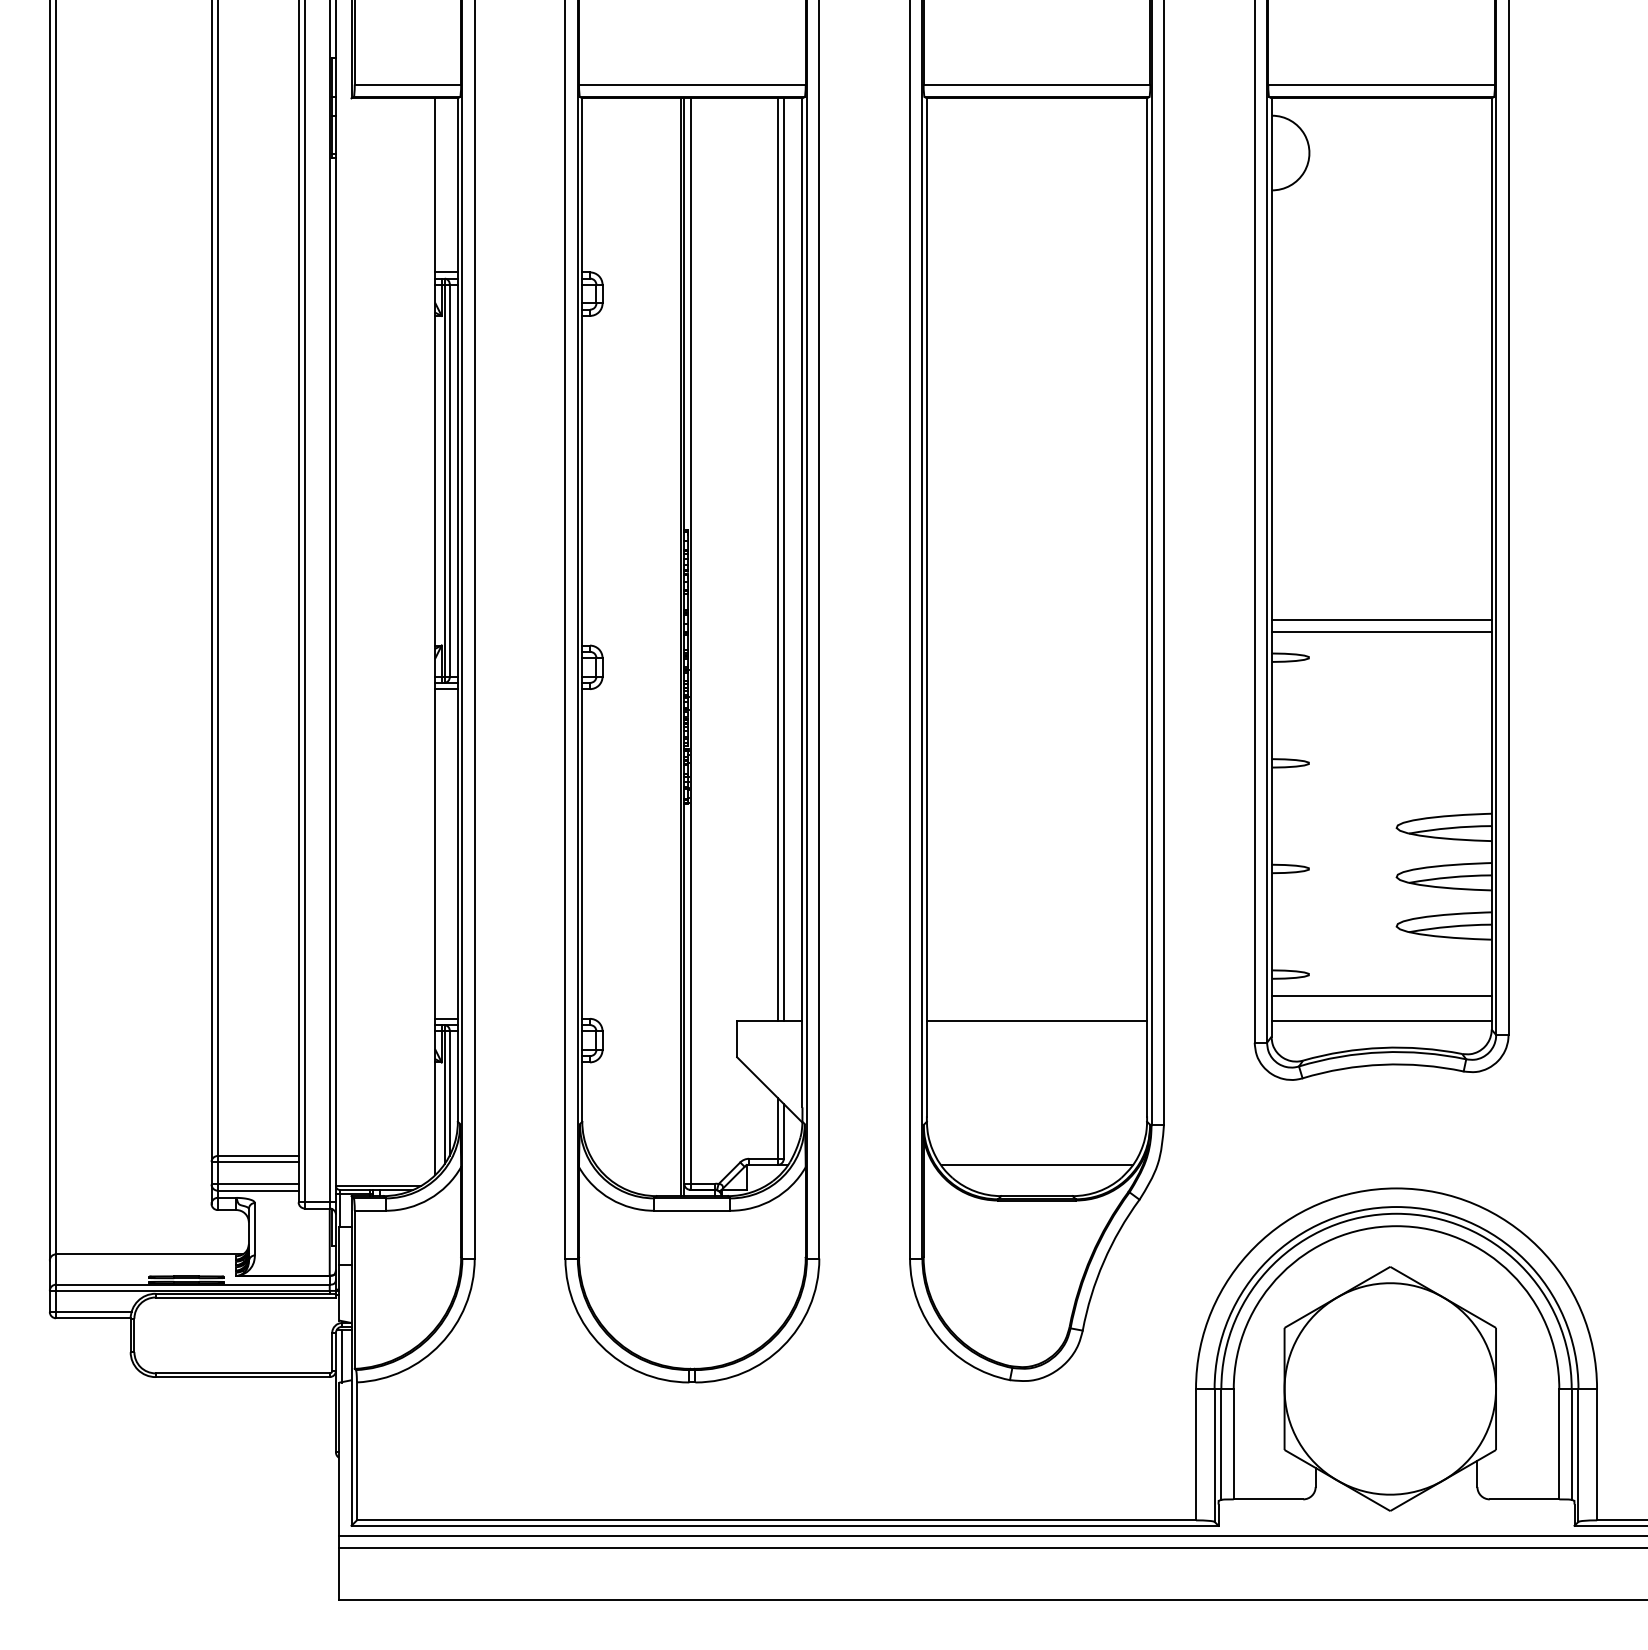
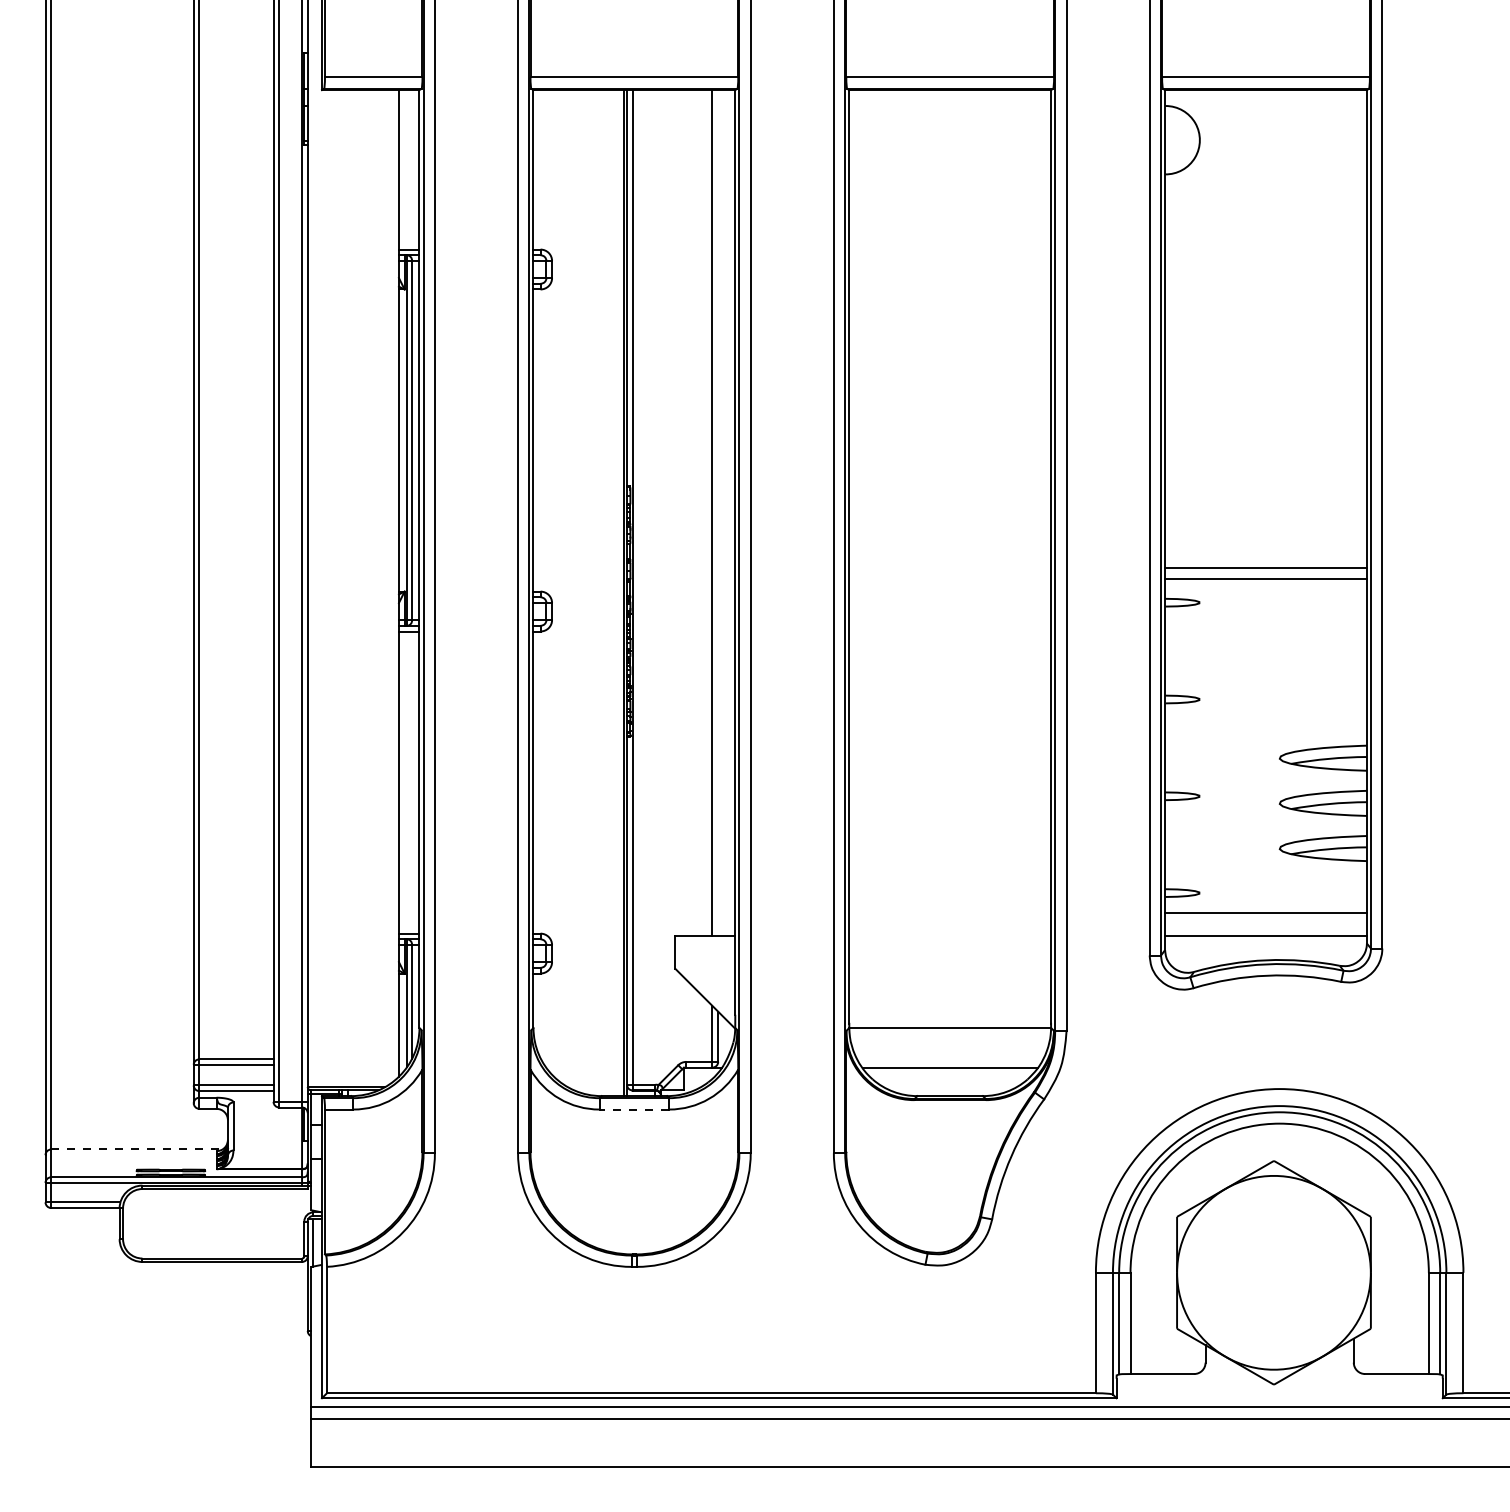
line: (784, 559) -> (718, 512), removed
line: (1037, 1020) -> (950, 1027), moved
line: (692, 1210) -> (634, 1109), solid -> dashed
line: (149, 1254) -> (136, 1149), solid -> dashed

